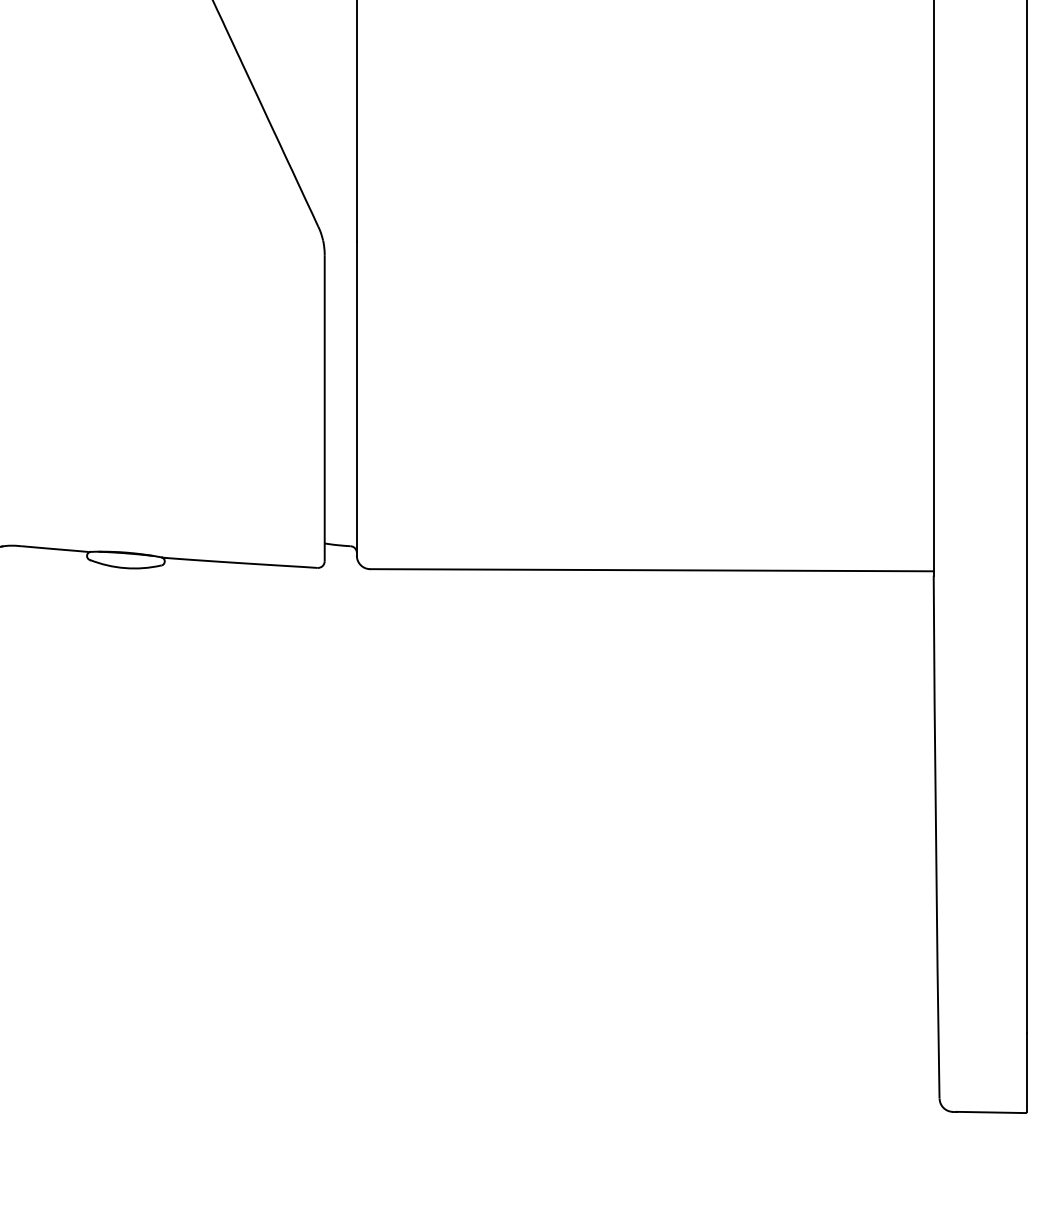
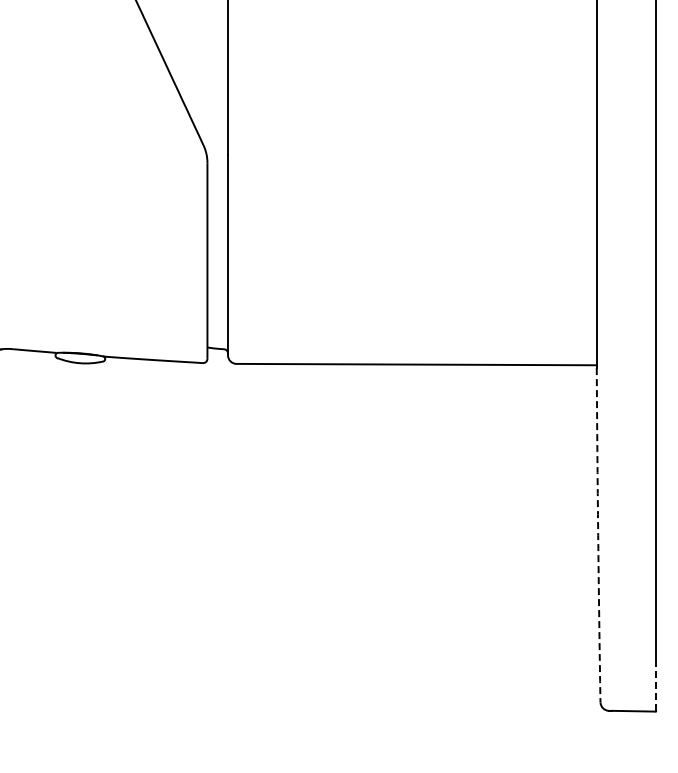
arc: (936, 837) -> (598, 535), solid -> dashed
line: (1027, 1072) -> (656, 685), solid -> dashed

